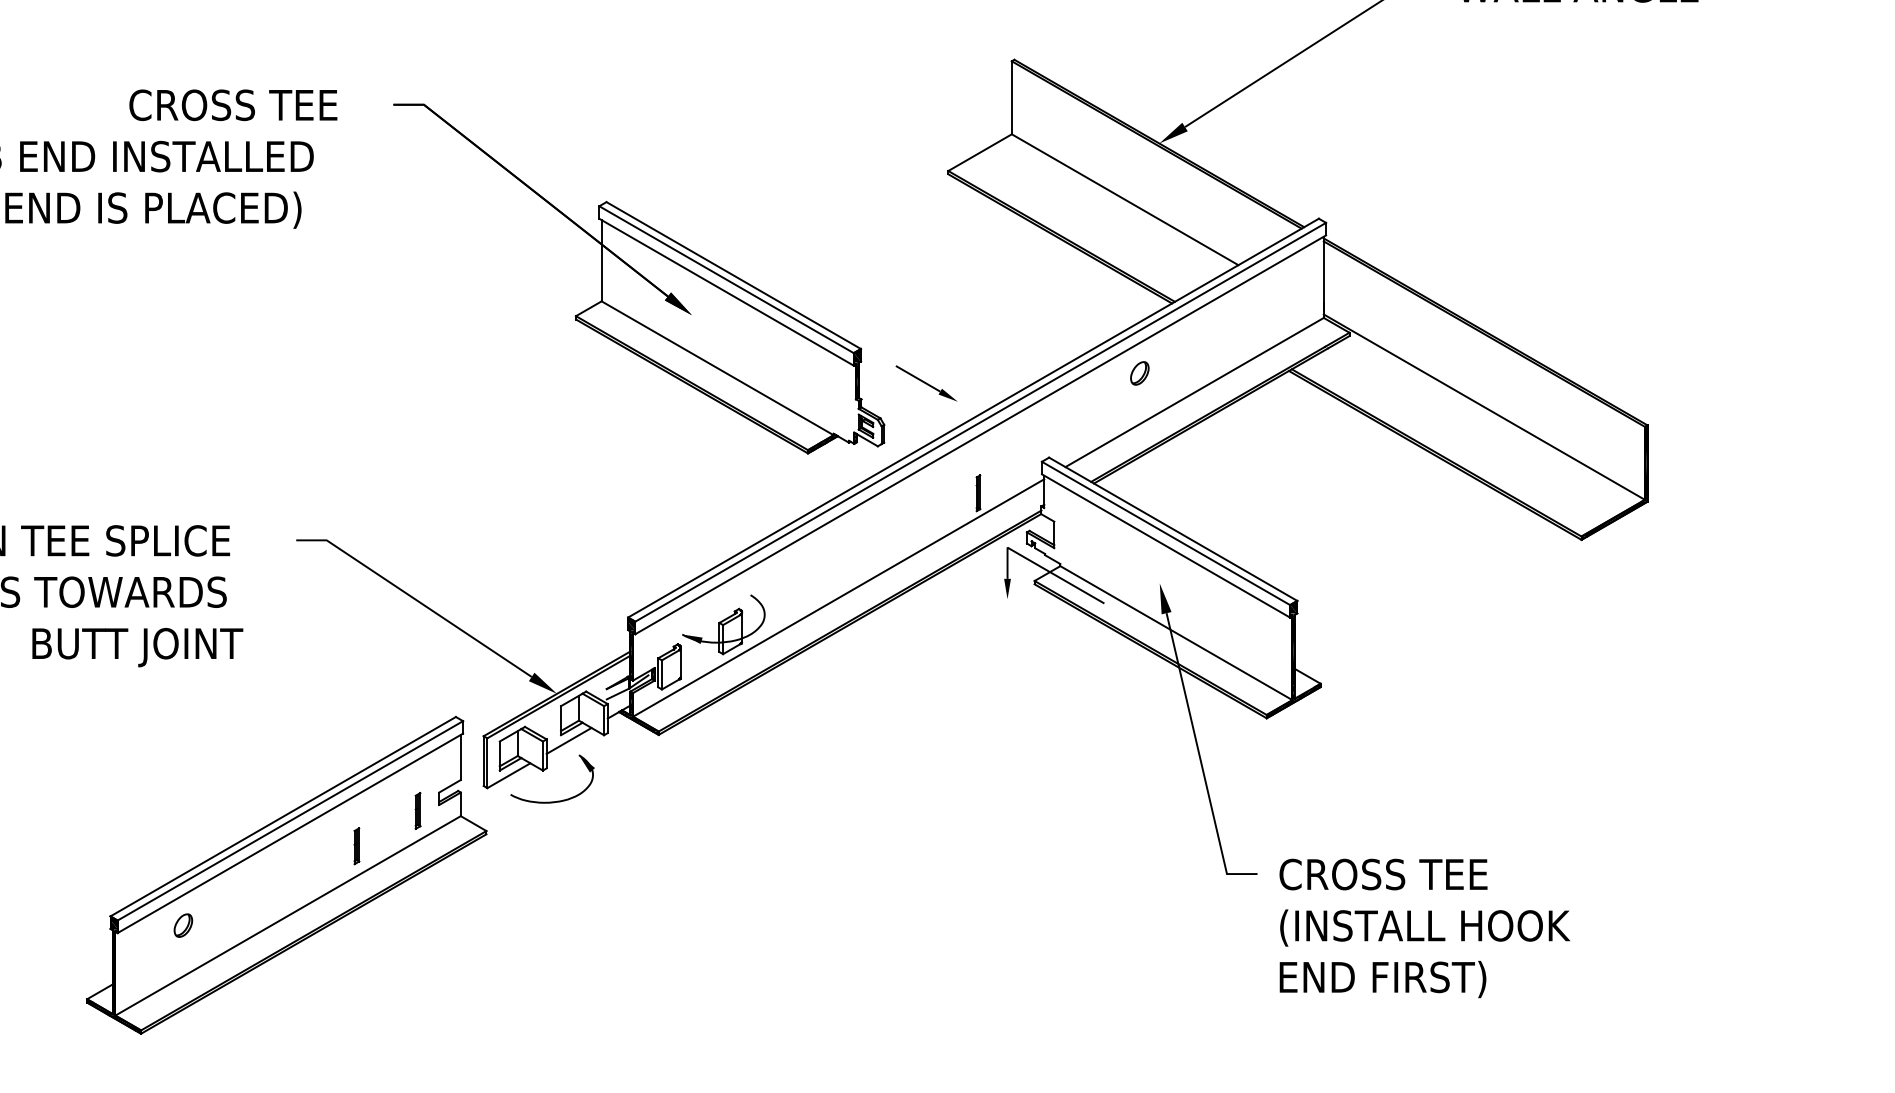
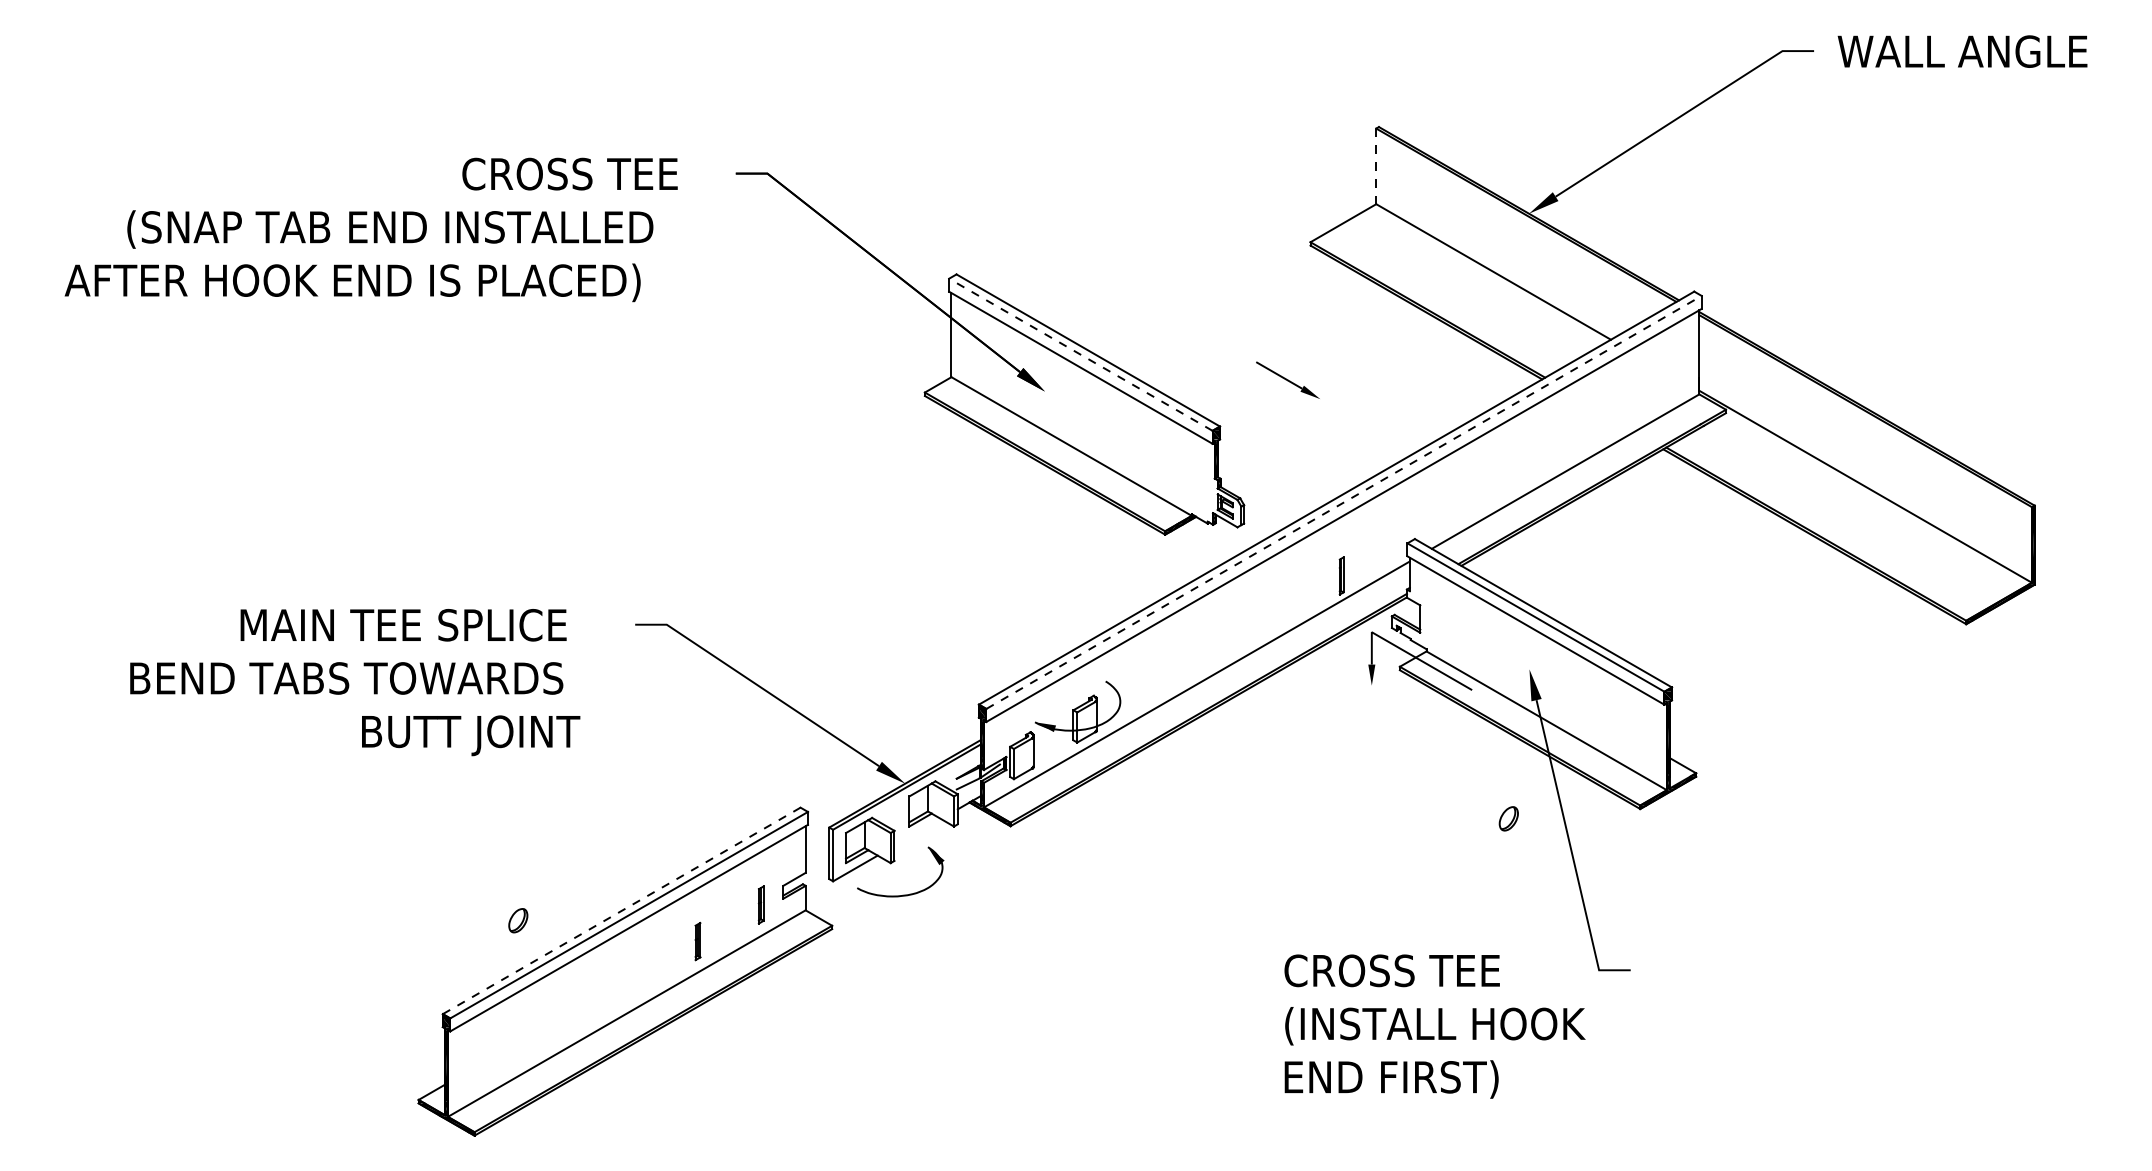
line: (1012, 97) -> (1376, 166), solid -> dashed
line: (726, 279) -> (1080, 354), solid -> dashed
part: (1139, 373) -> (1508, 818), moved
part: (926, 382) -> (1287, 379), moved
line: (981, 422) -> (1344, 502), solid -> dashed
line: (568, 740) -> (917, 832), removed
line: (283, 816) -> (621, 910), solid -> dashed
part: (183, 925) -> (518, 920), moved
text: (1424, 928) -> (1434, 1026), moved

